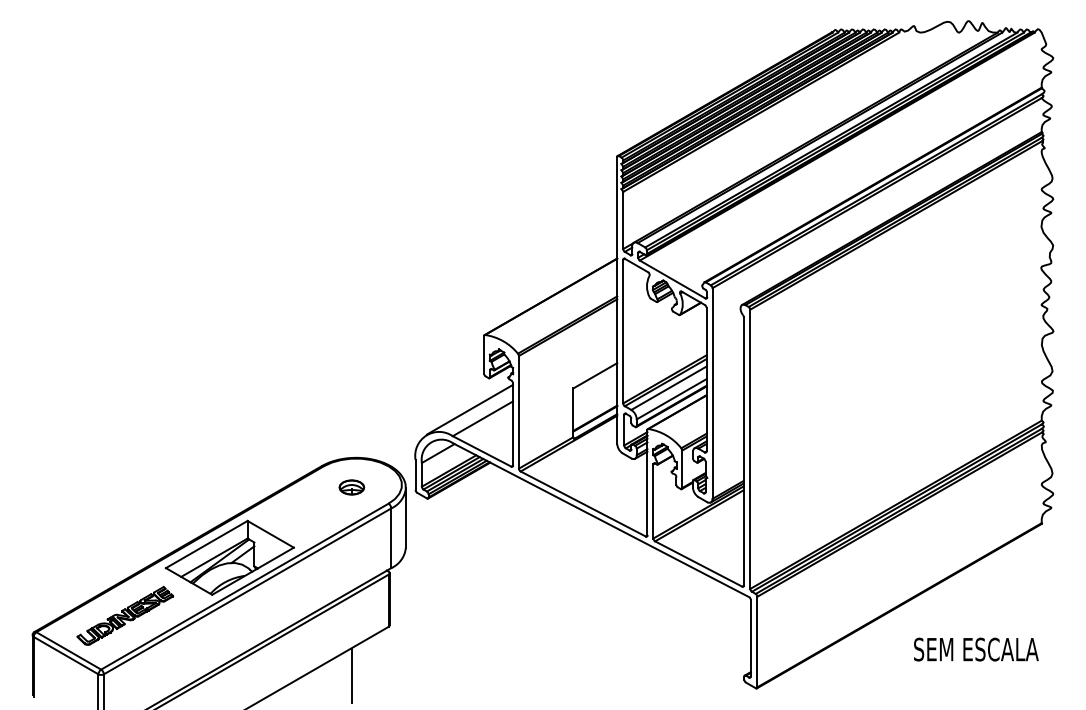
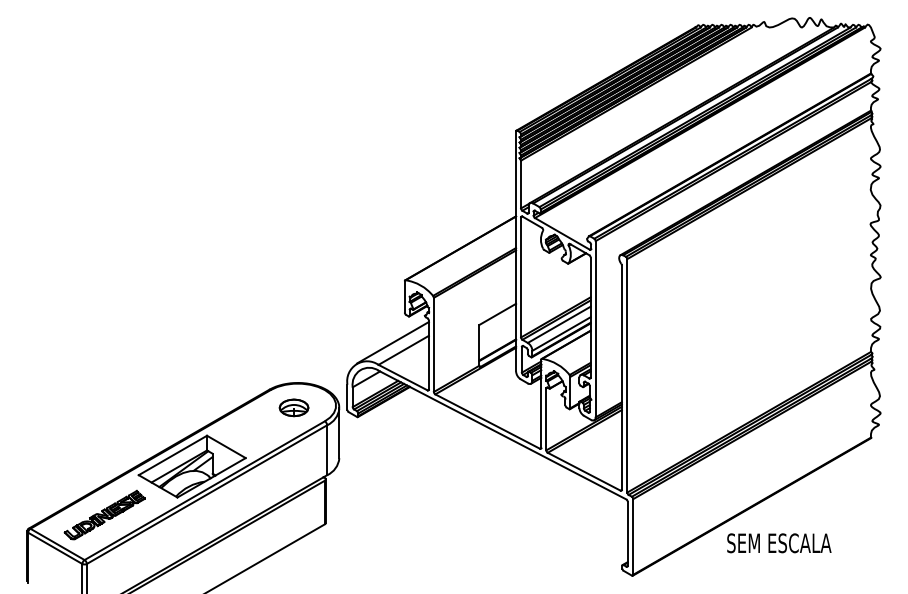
part: (352, 487) -> (294, 407), size x1.4
text: (976, 649) -> (779, 543), moved
line: (352, 676) -> (294, 565), removed

